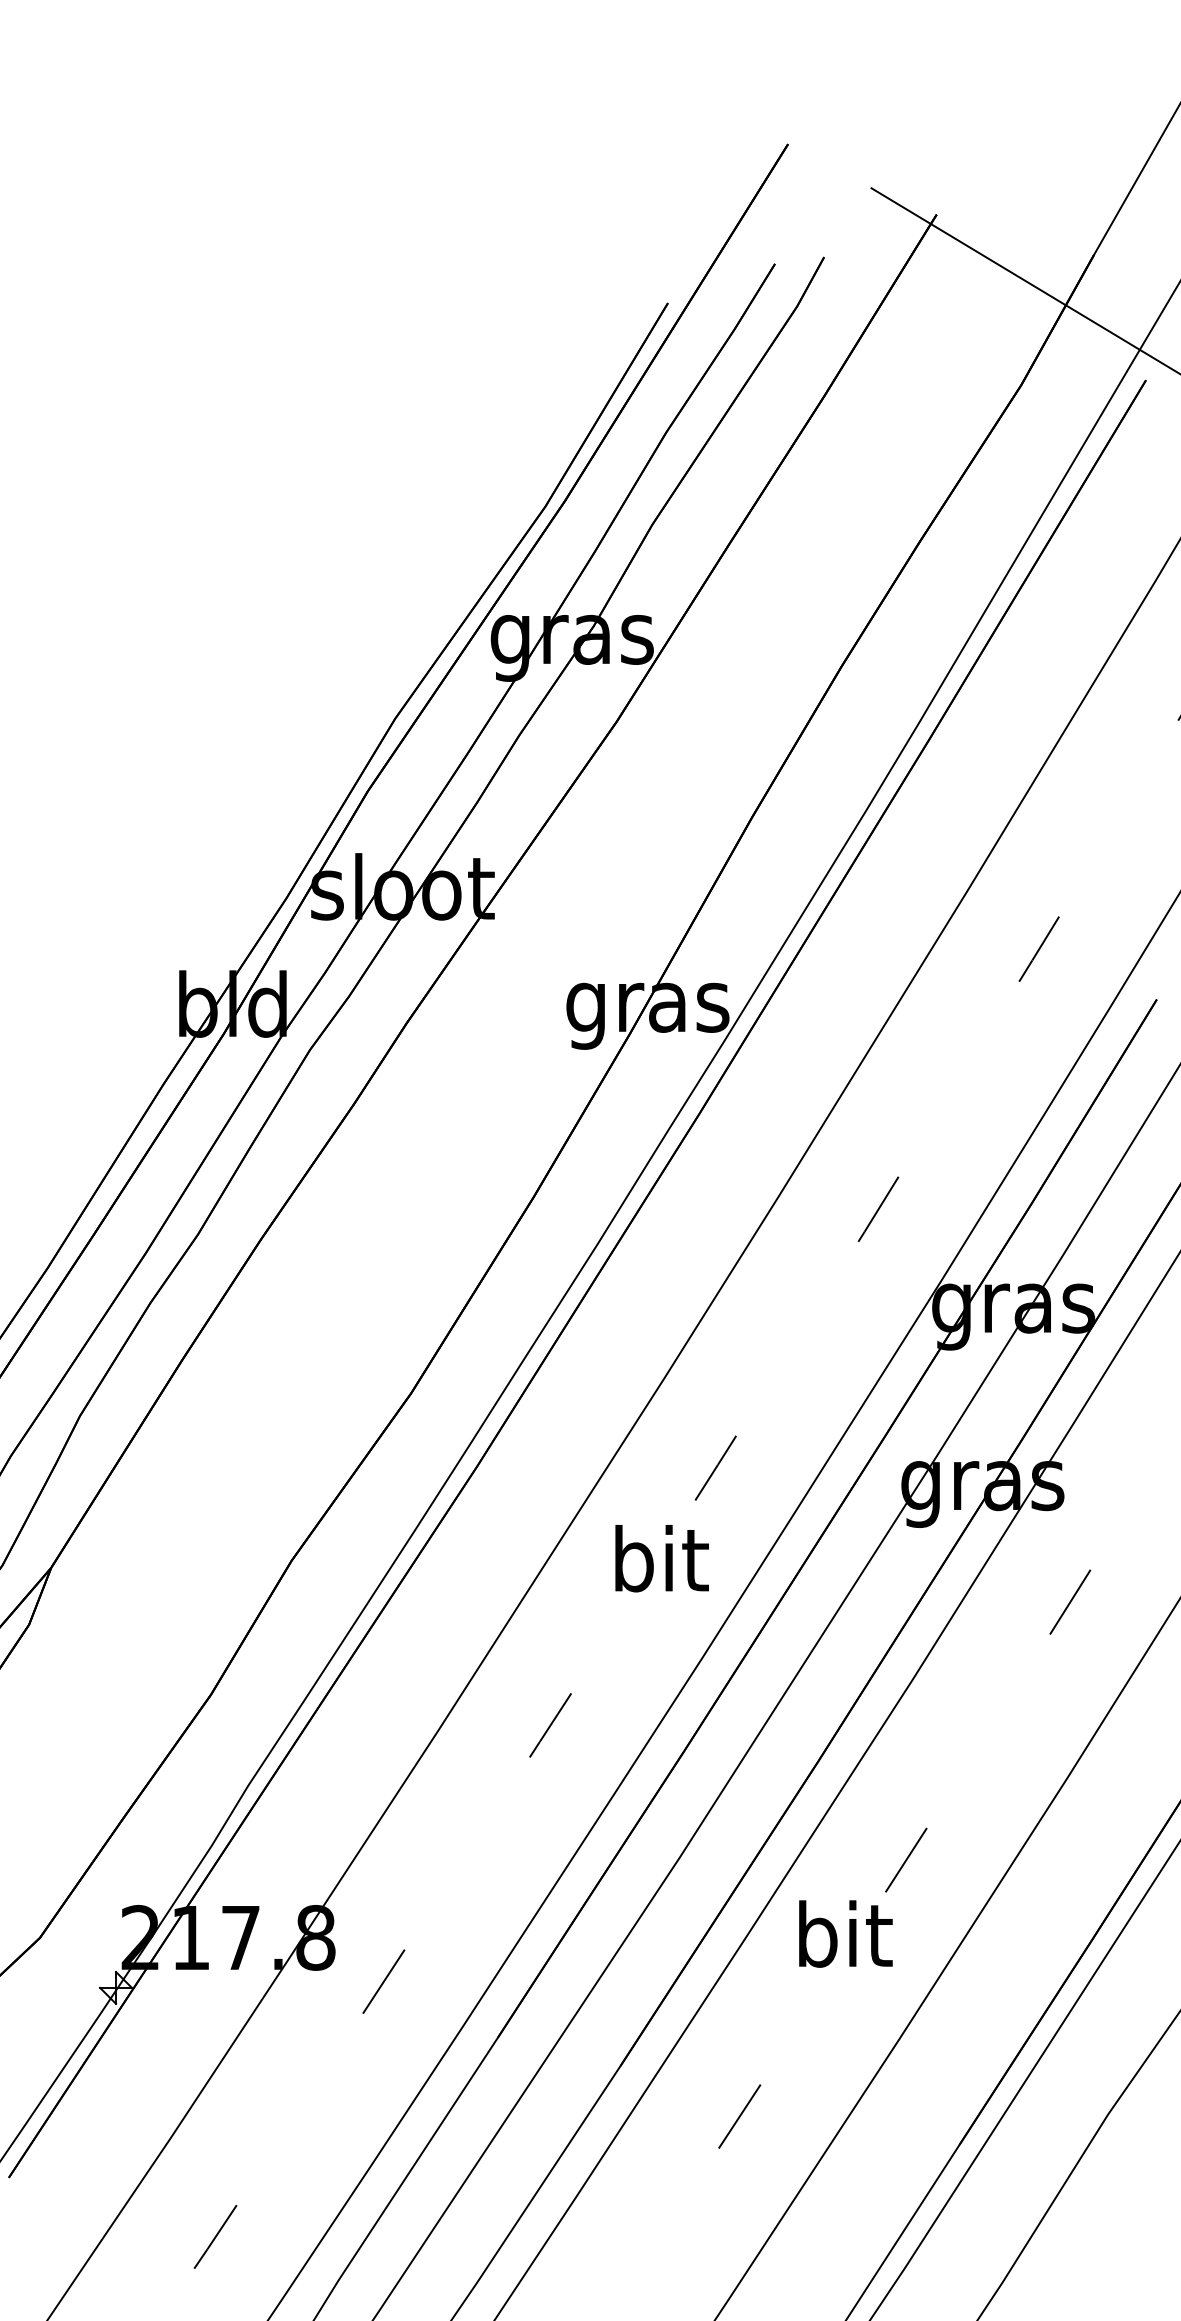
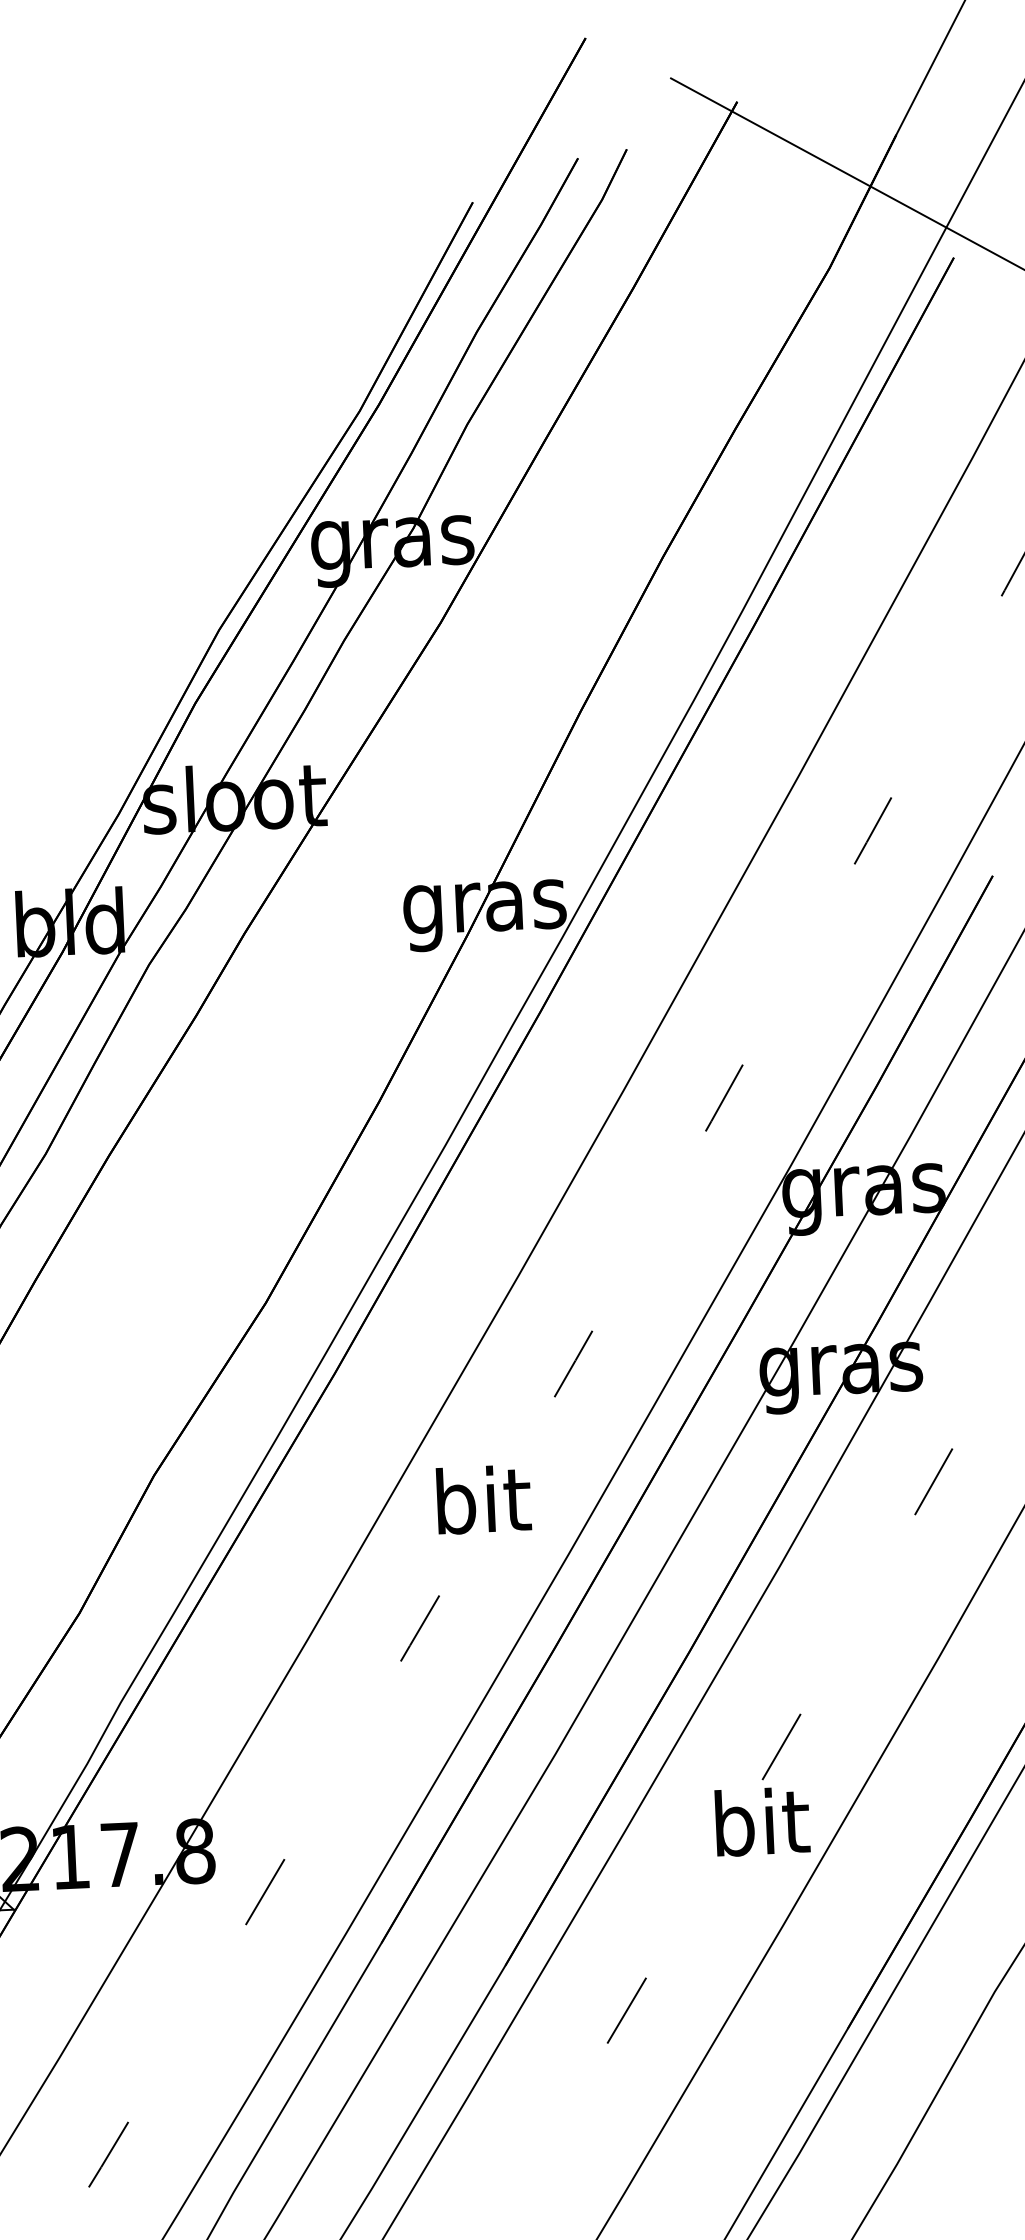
text: (661, 1558) -> (483, 1499), moved
text: (845, 1933) -> (762, 1821), moved

